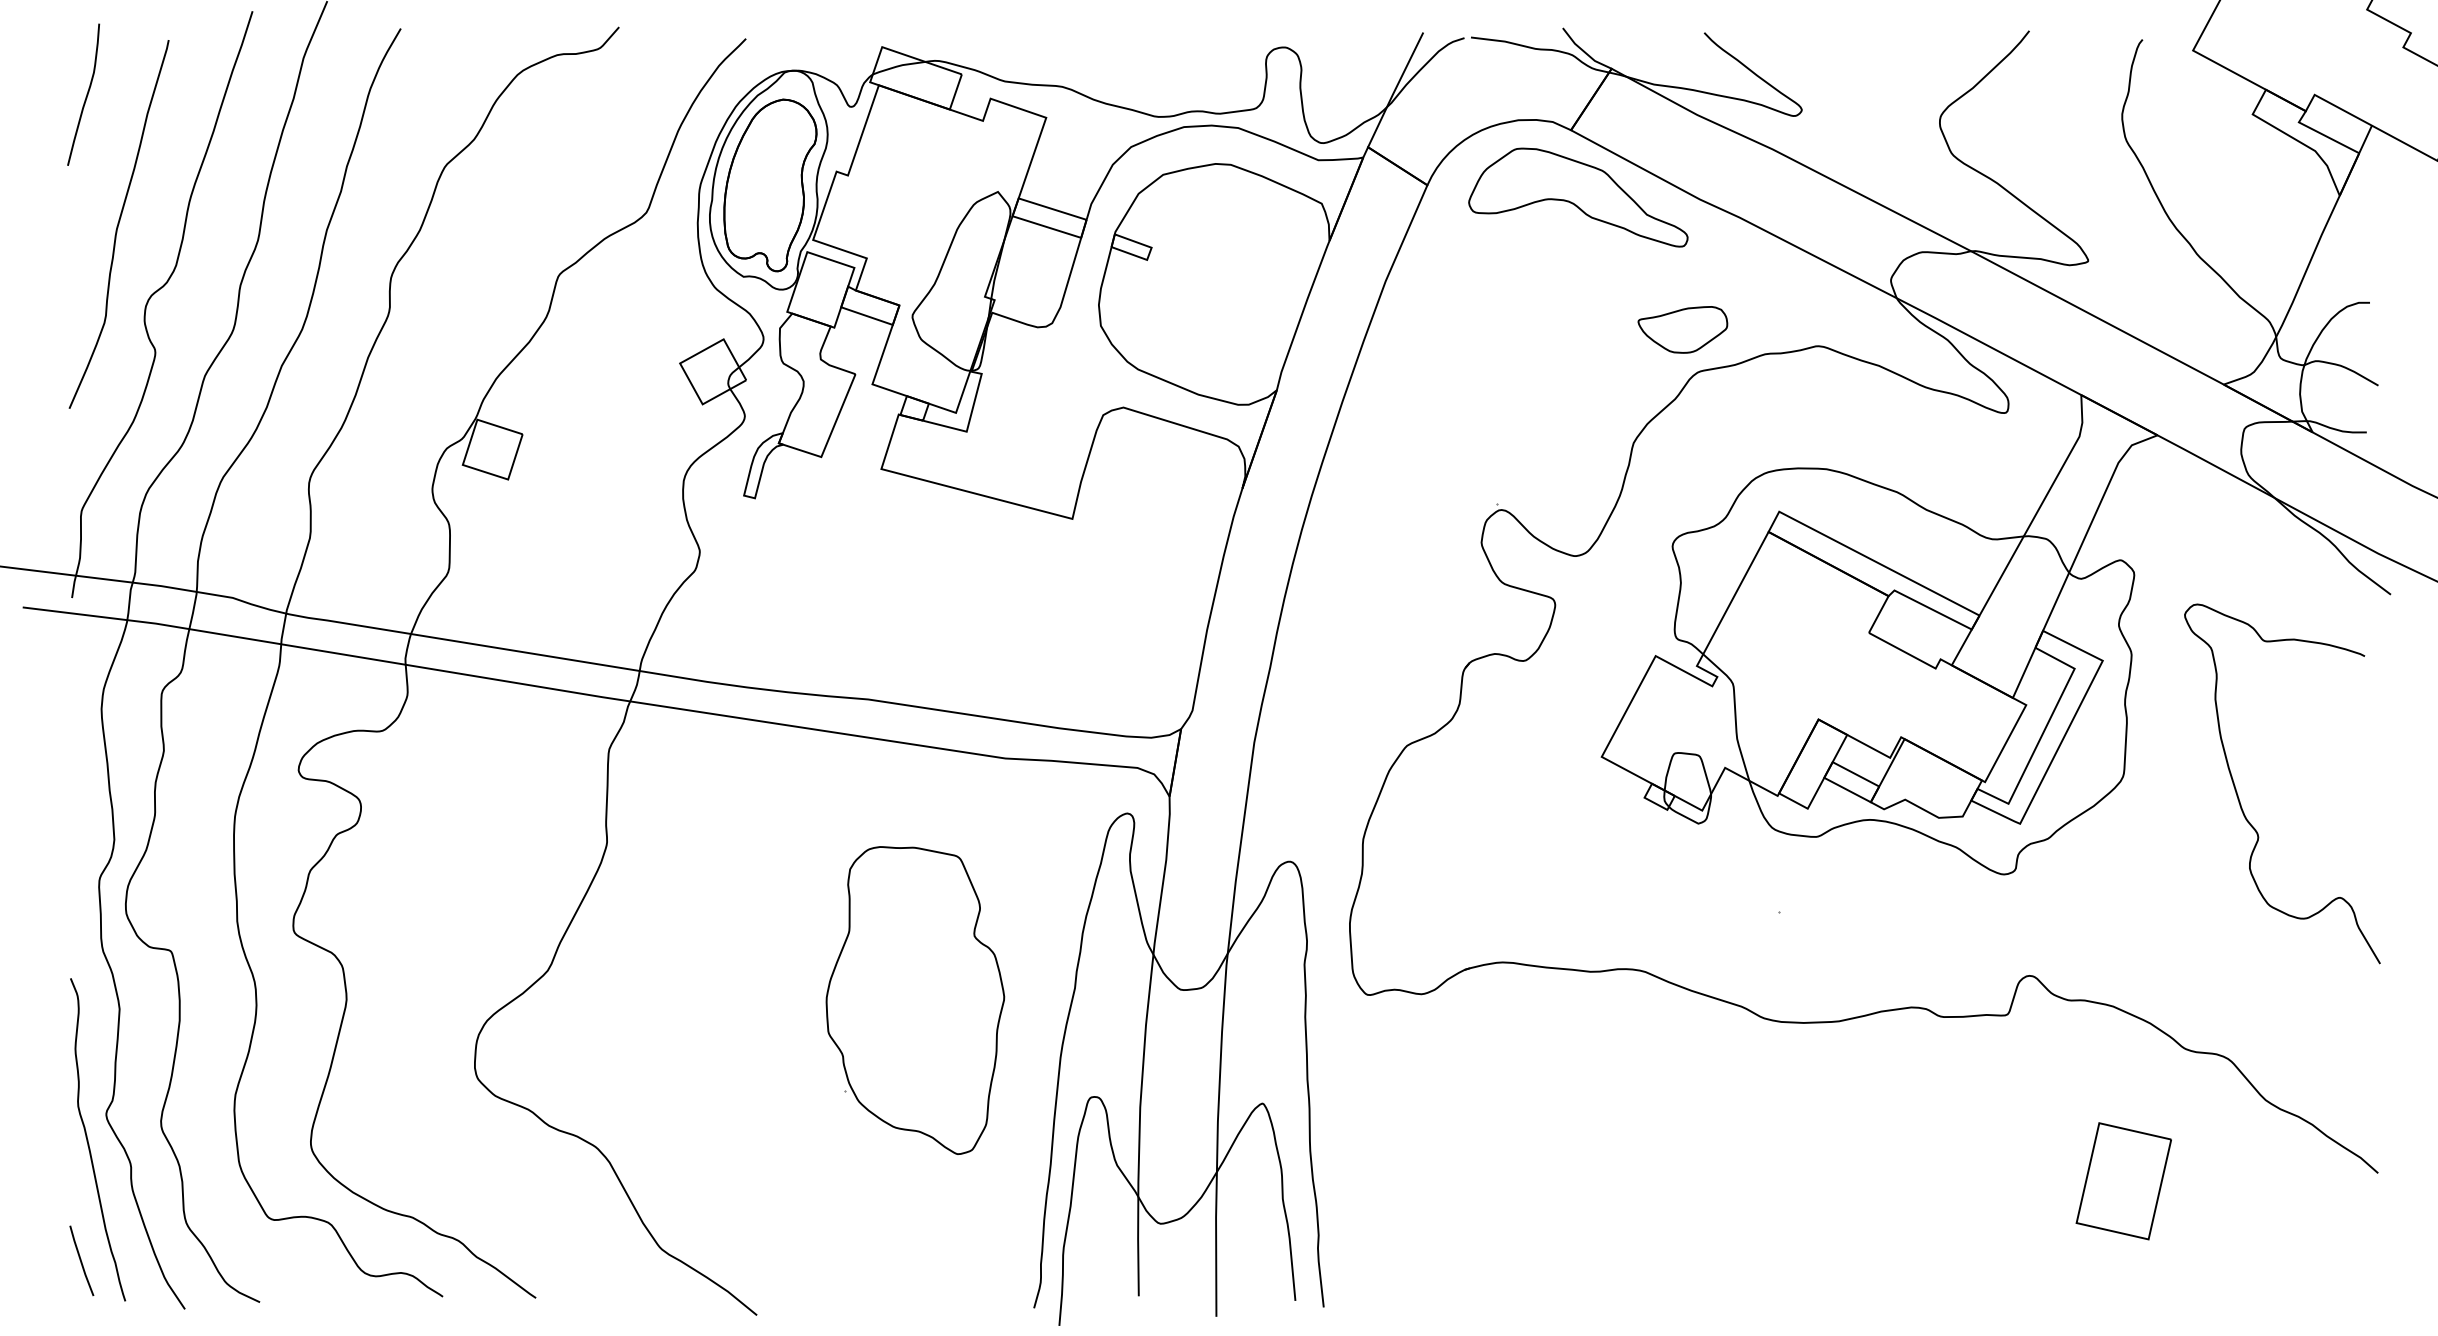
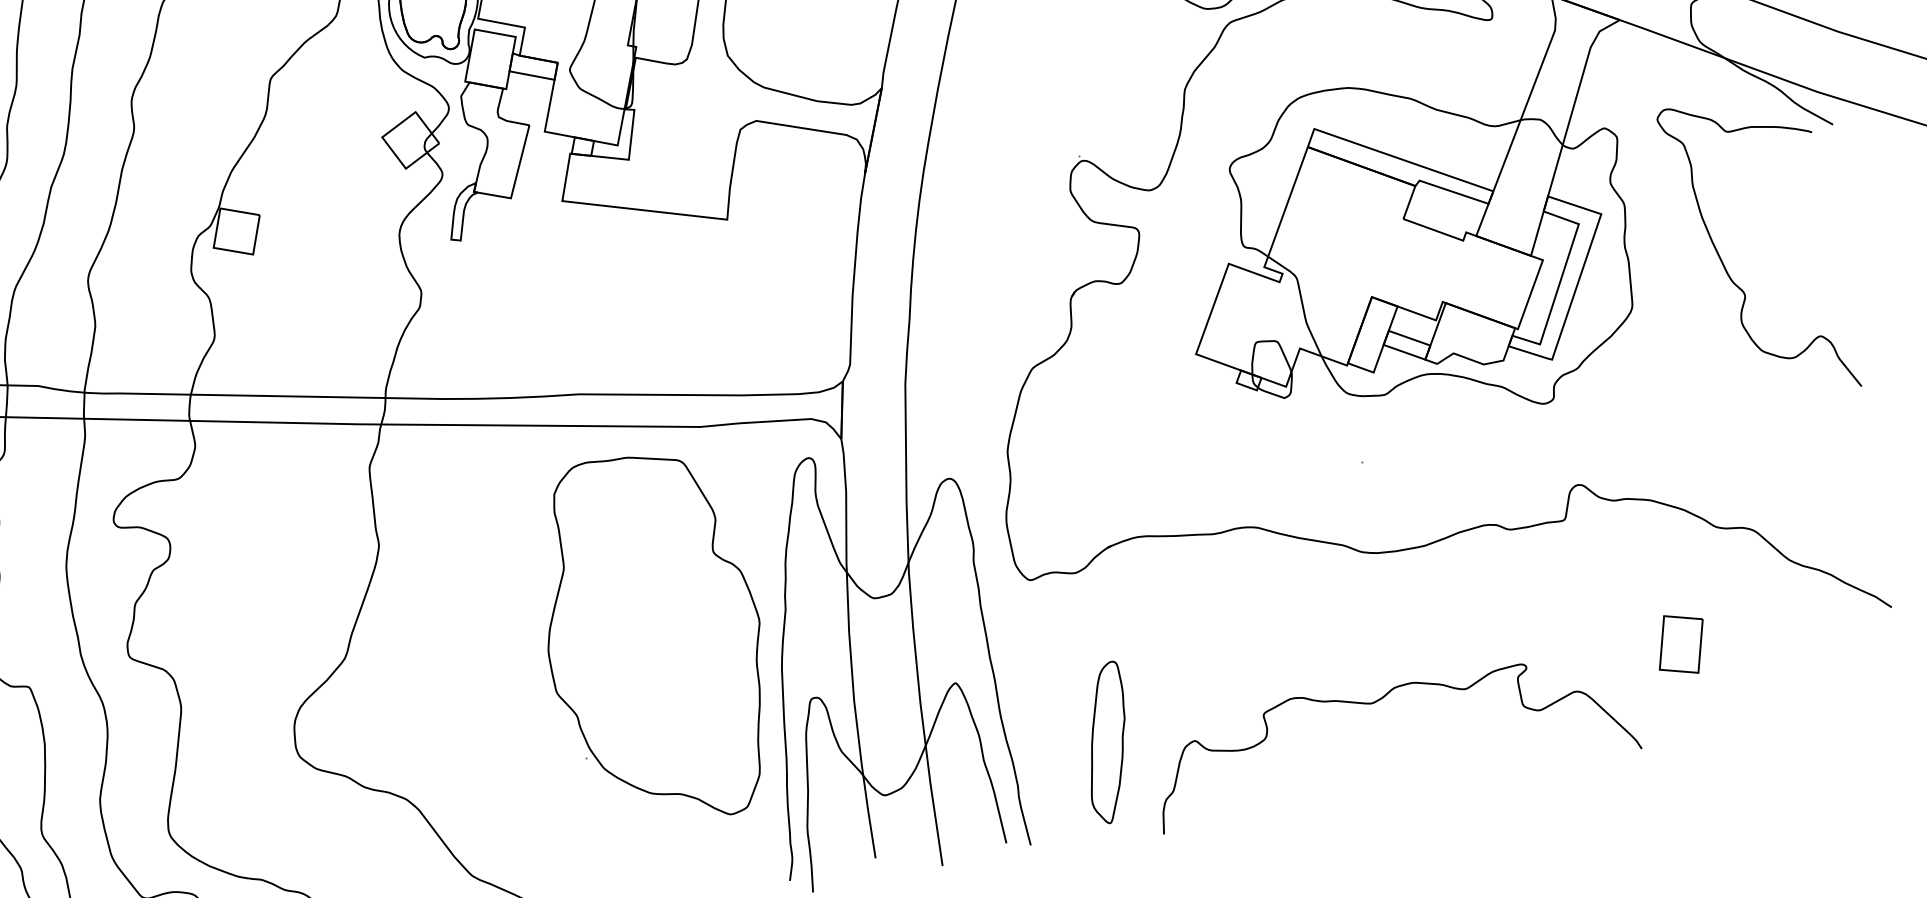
curve: (2239, 798) -> (1724, 265), moved
part: (915, 1000) -> (654, 639), size x1.43
part: (2123, 1180) -> (1680, 643), size x0.62
curve: (1753, 1198) -> (1375, 703), added
part: (1430, 1199) -> (1106, 742), added

